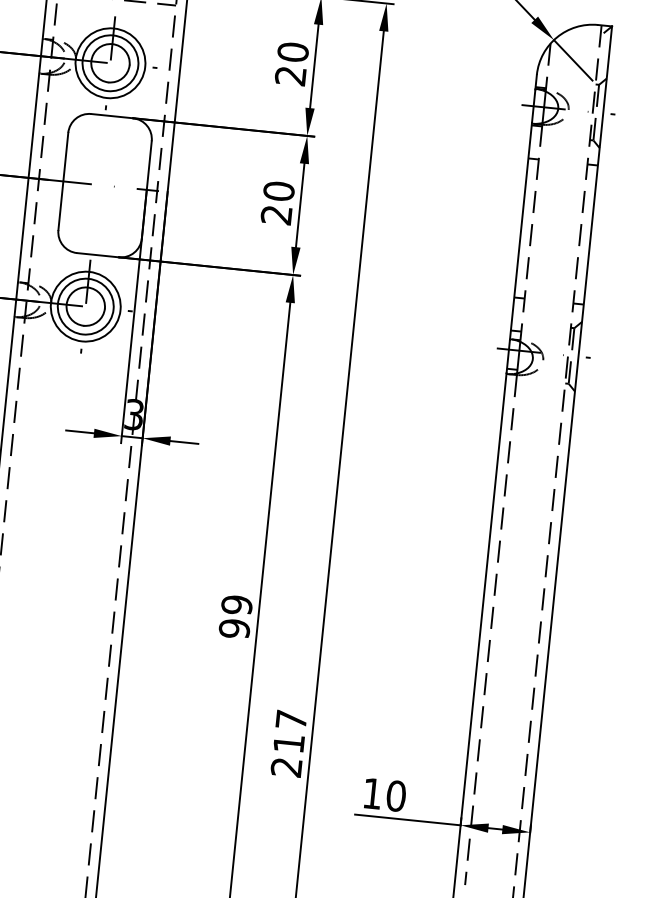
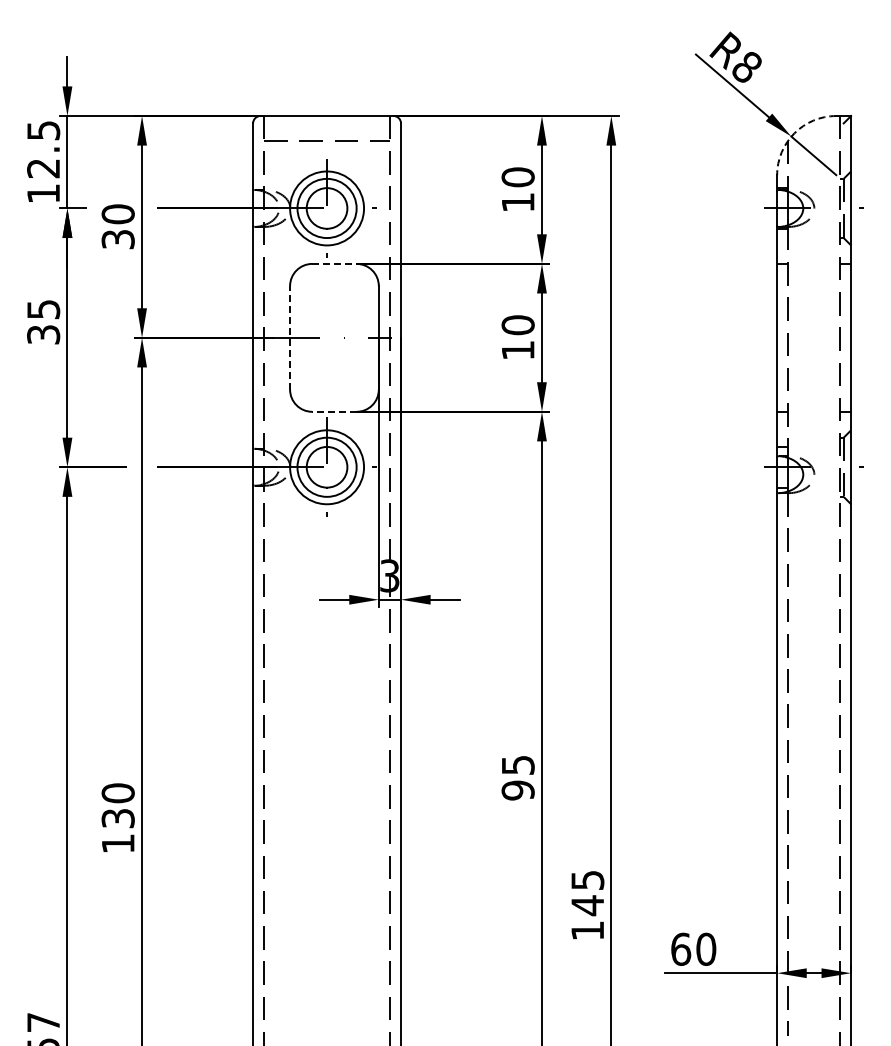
arc: (557, 37) -> (794, 133), solid -> dashed
text: (290, 75) -> (517, 202), 20 -> 10
line: (112, 115) -> (334, 263), solid -> dashed
line: (63, 181) -> (290, 337), solid -> dashed
text: (275, 215) -> (517, 350), 20 -> 10
line: (97, 254) -> (333, 411), solid -> dashed
text: (236, 605) -> (517, 765), 99 -> 95
text: (288, 743) -> (587, 905), 217 -> 145
text: (373, 792) -> (681, 948), 10 -> 60

